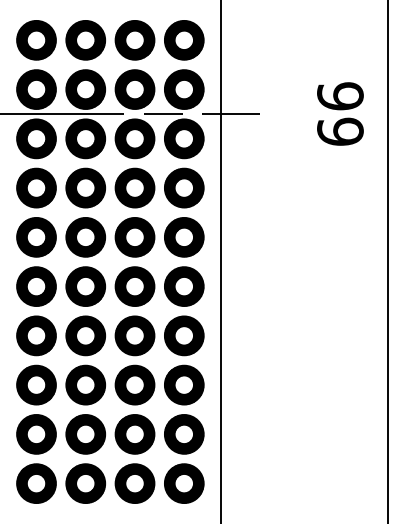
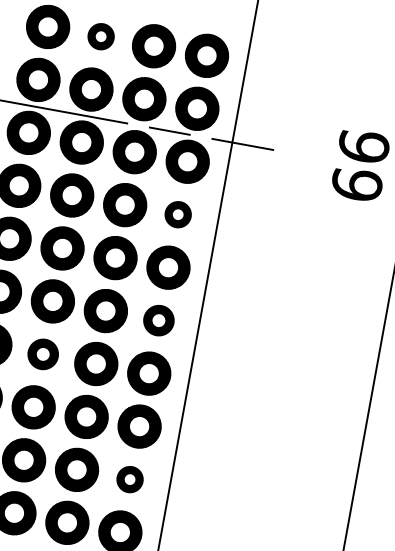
part: (85, 40) -> (100, 36), size x0.6
part: (184, 187) -> (178, 214), size x0.6
part: (184, 286) -> (159, 320), size x0.7
part: (85, 335) -> (43, 353), size x0.7
part: (184, 434) -> (130, 479), size x0.6

